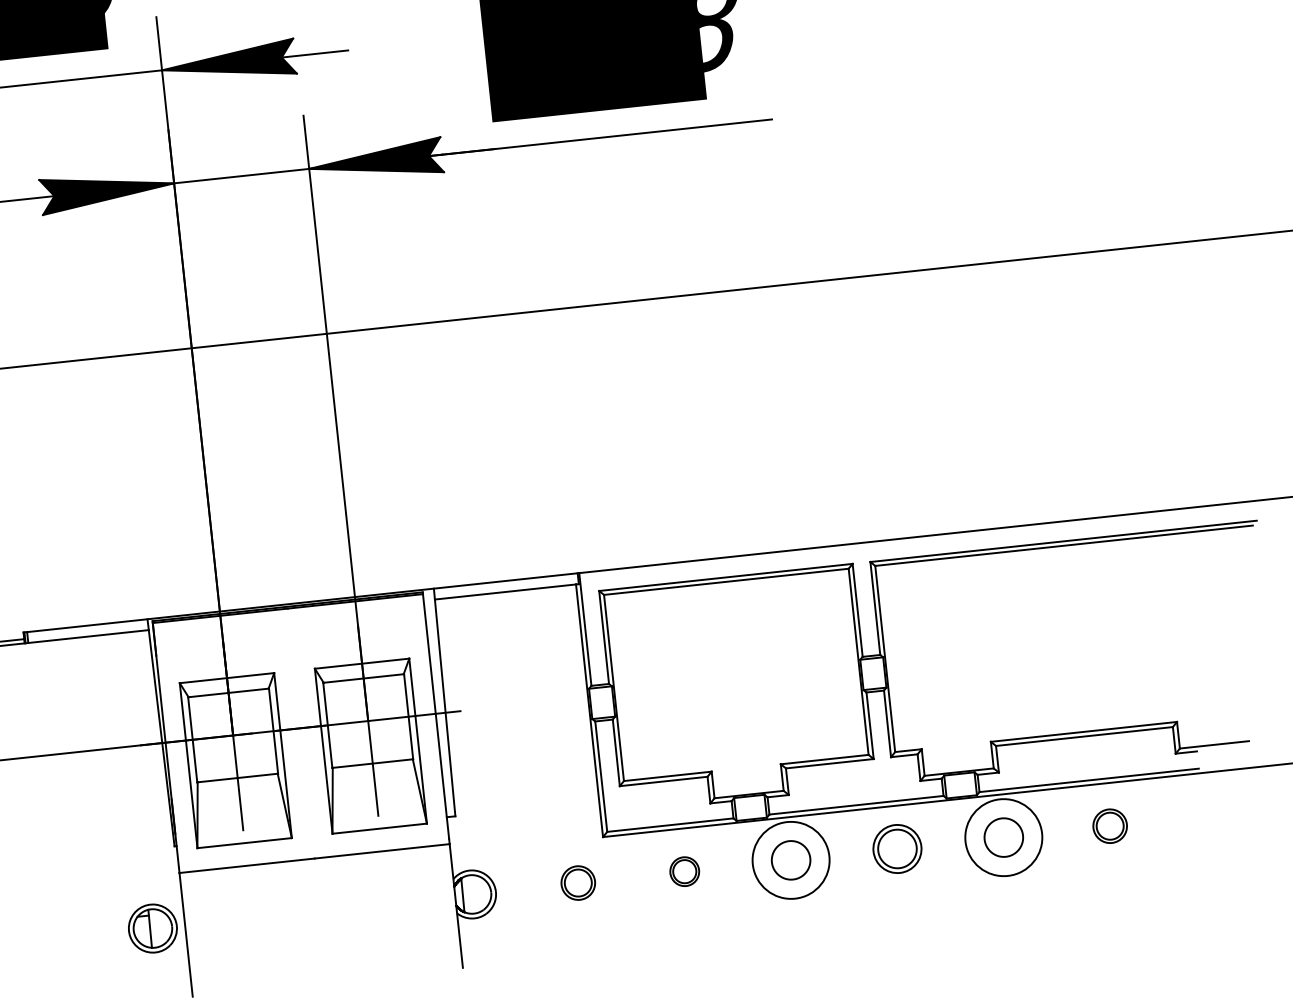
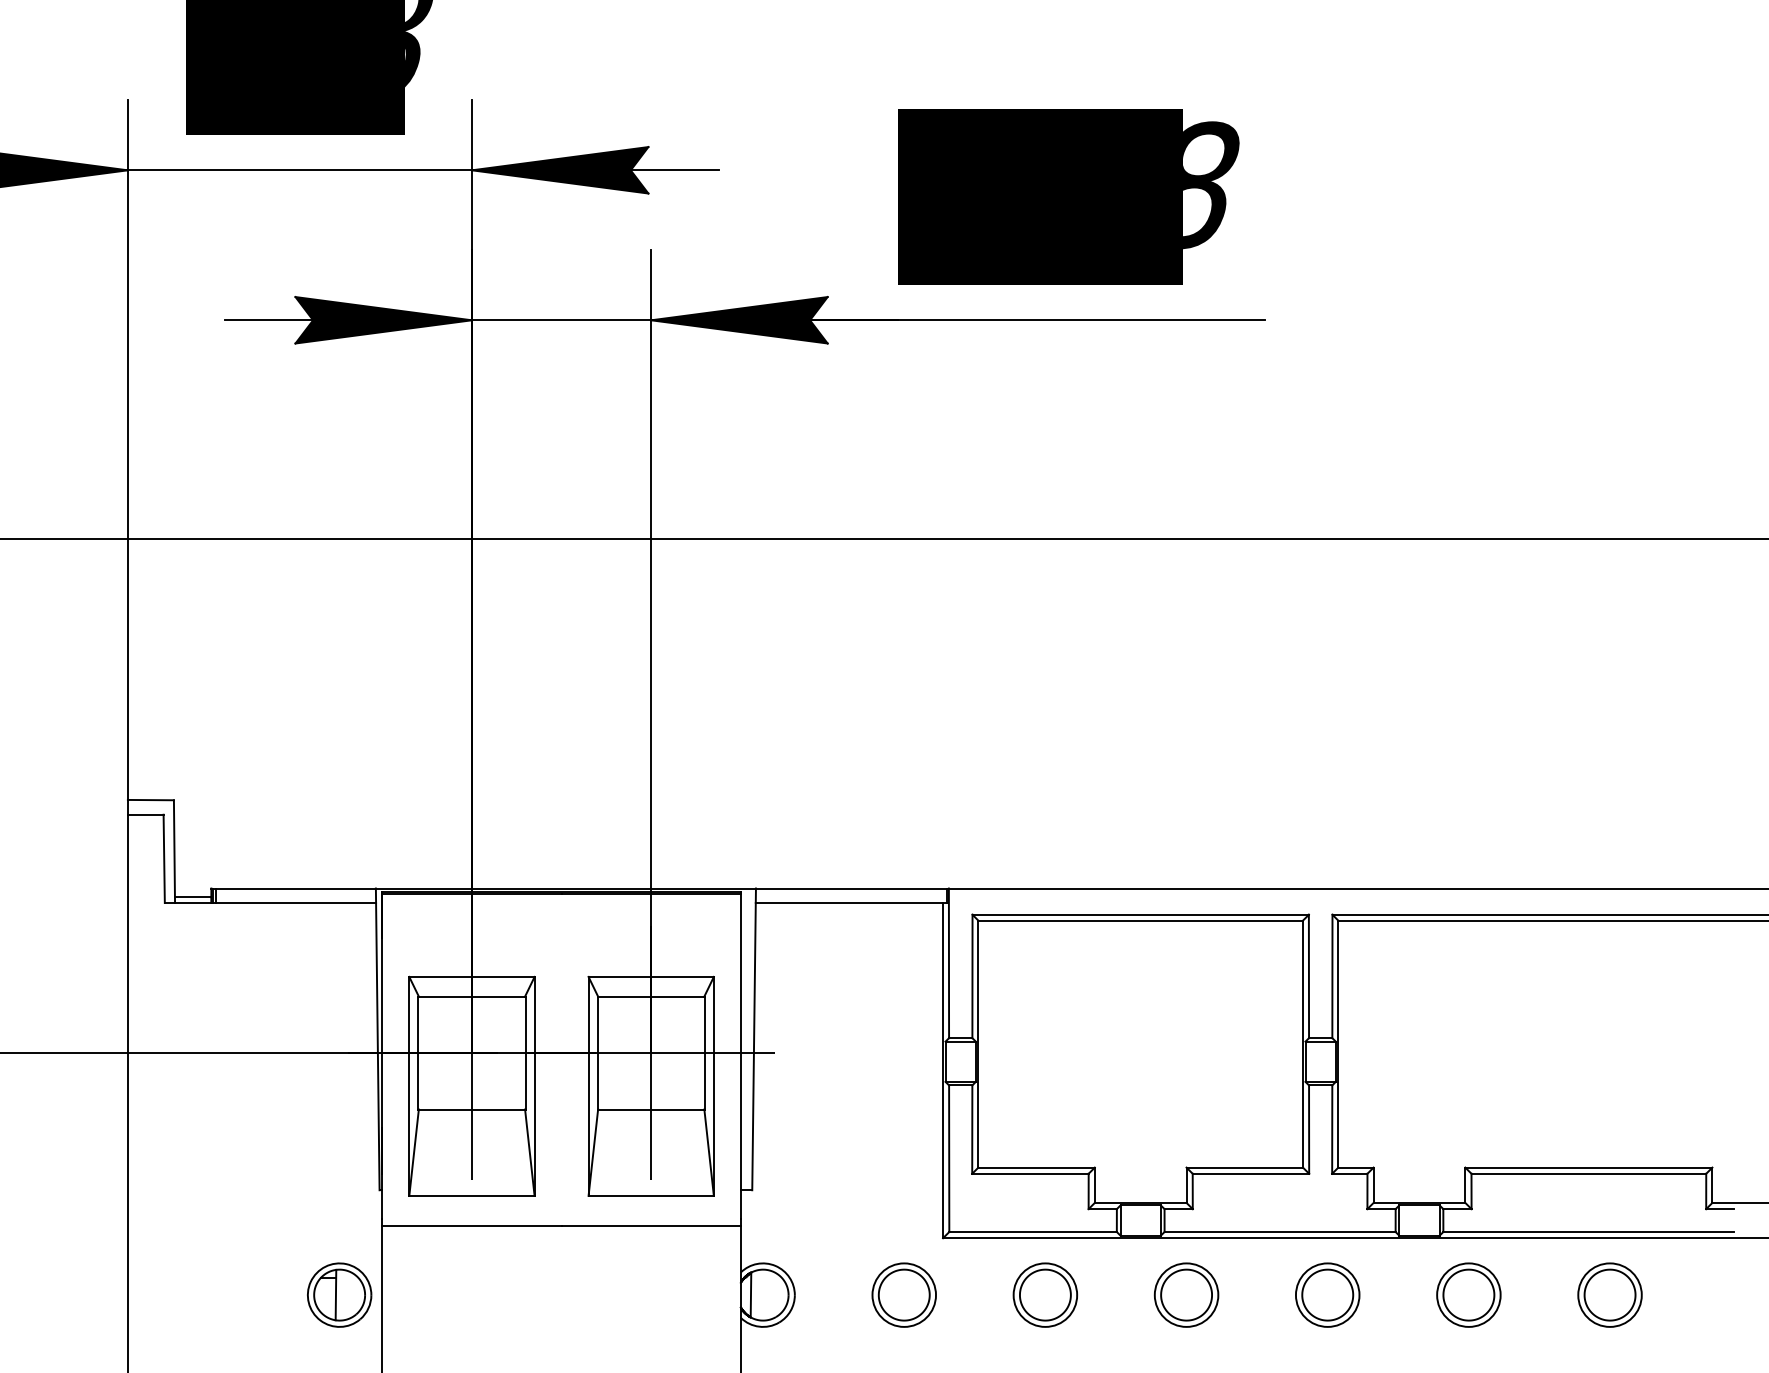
part: (1109, 825) -> (1609, 1294), size x1.43
circle: (1003, 837) -> (1468, 1294), size x0.62
circle: (791, 859) -> (1186, 1294), size x0.62
part: (684, 871) -> (1045, 1294), size x1.67
part: (577, 882) -> (903, 1294), size x1.43

